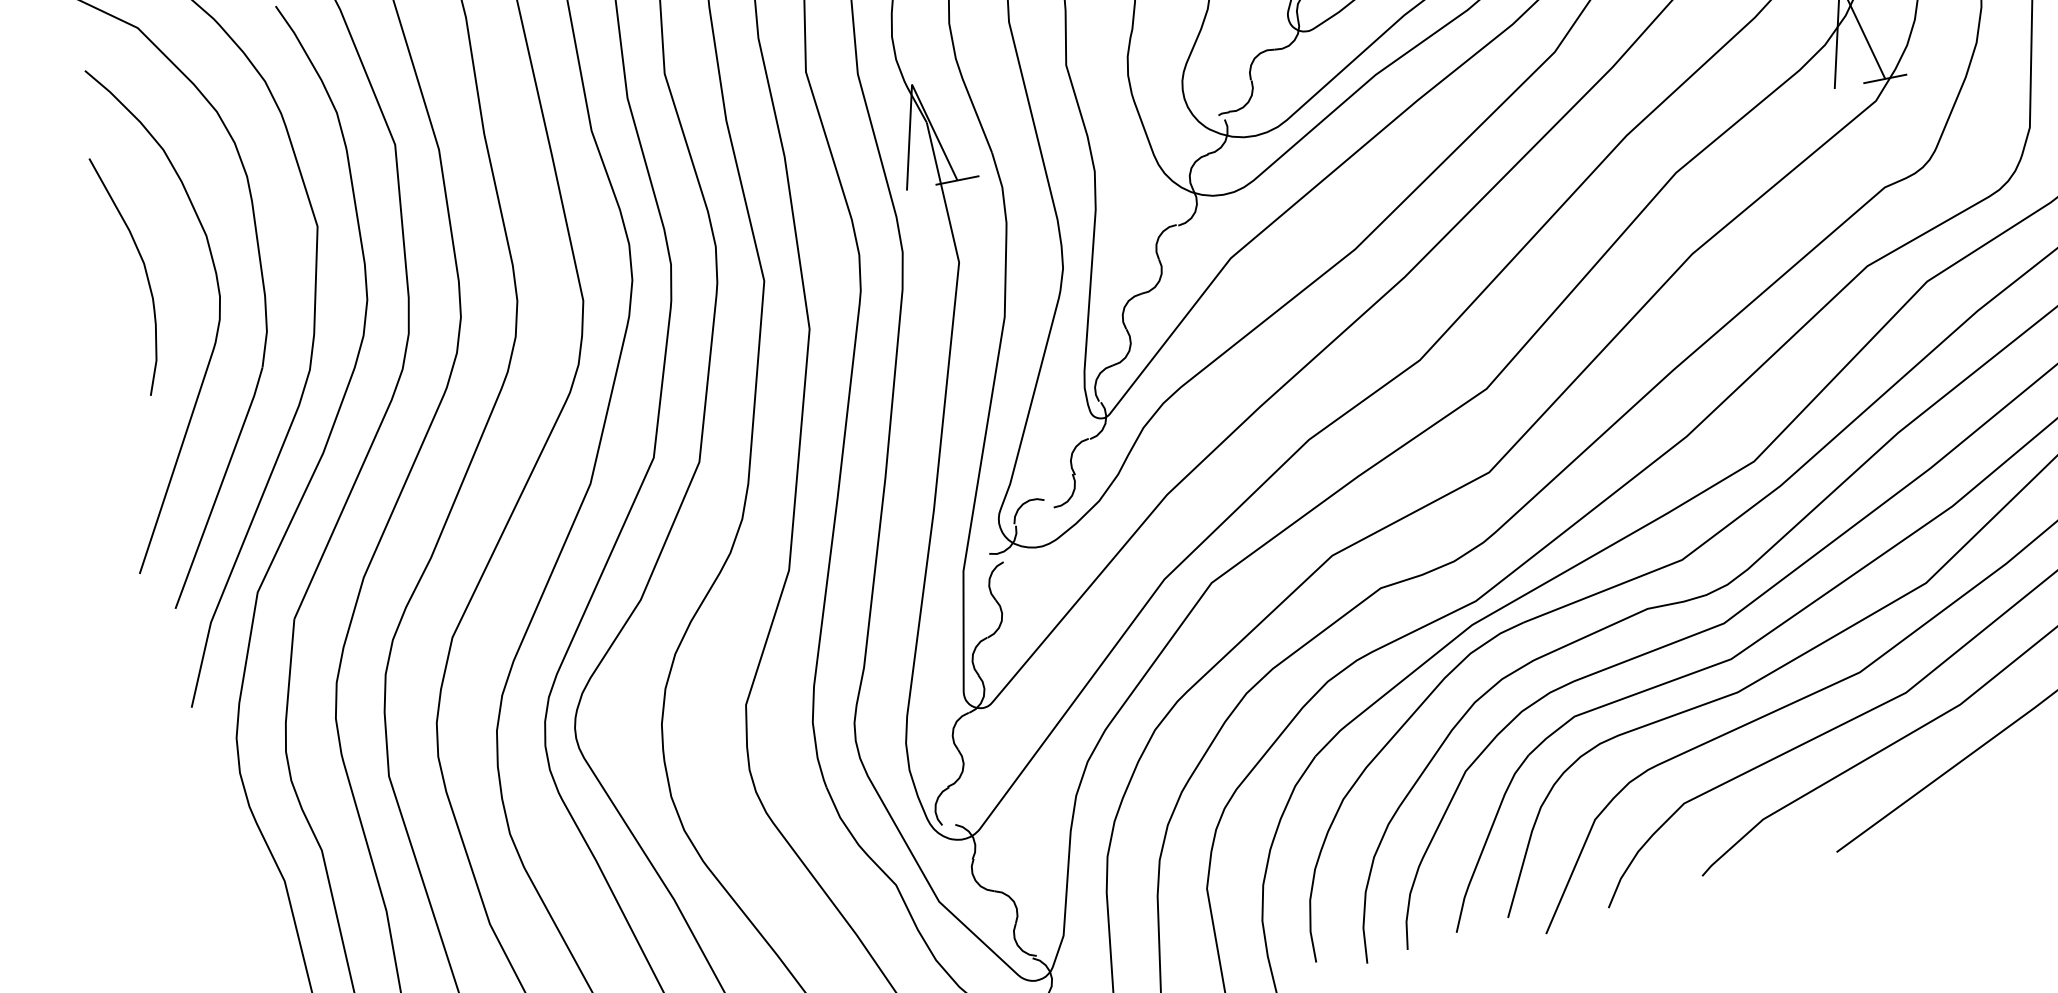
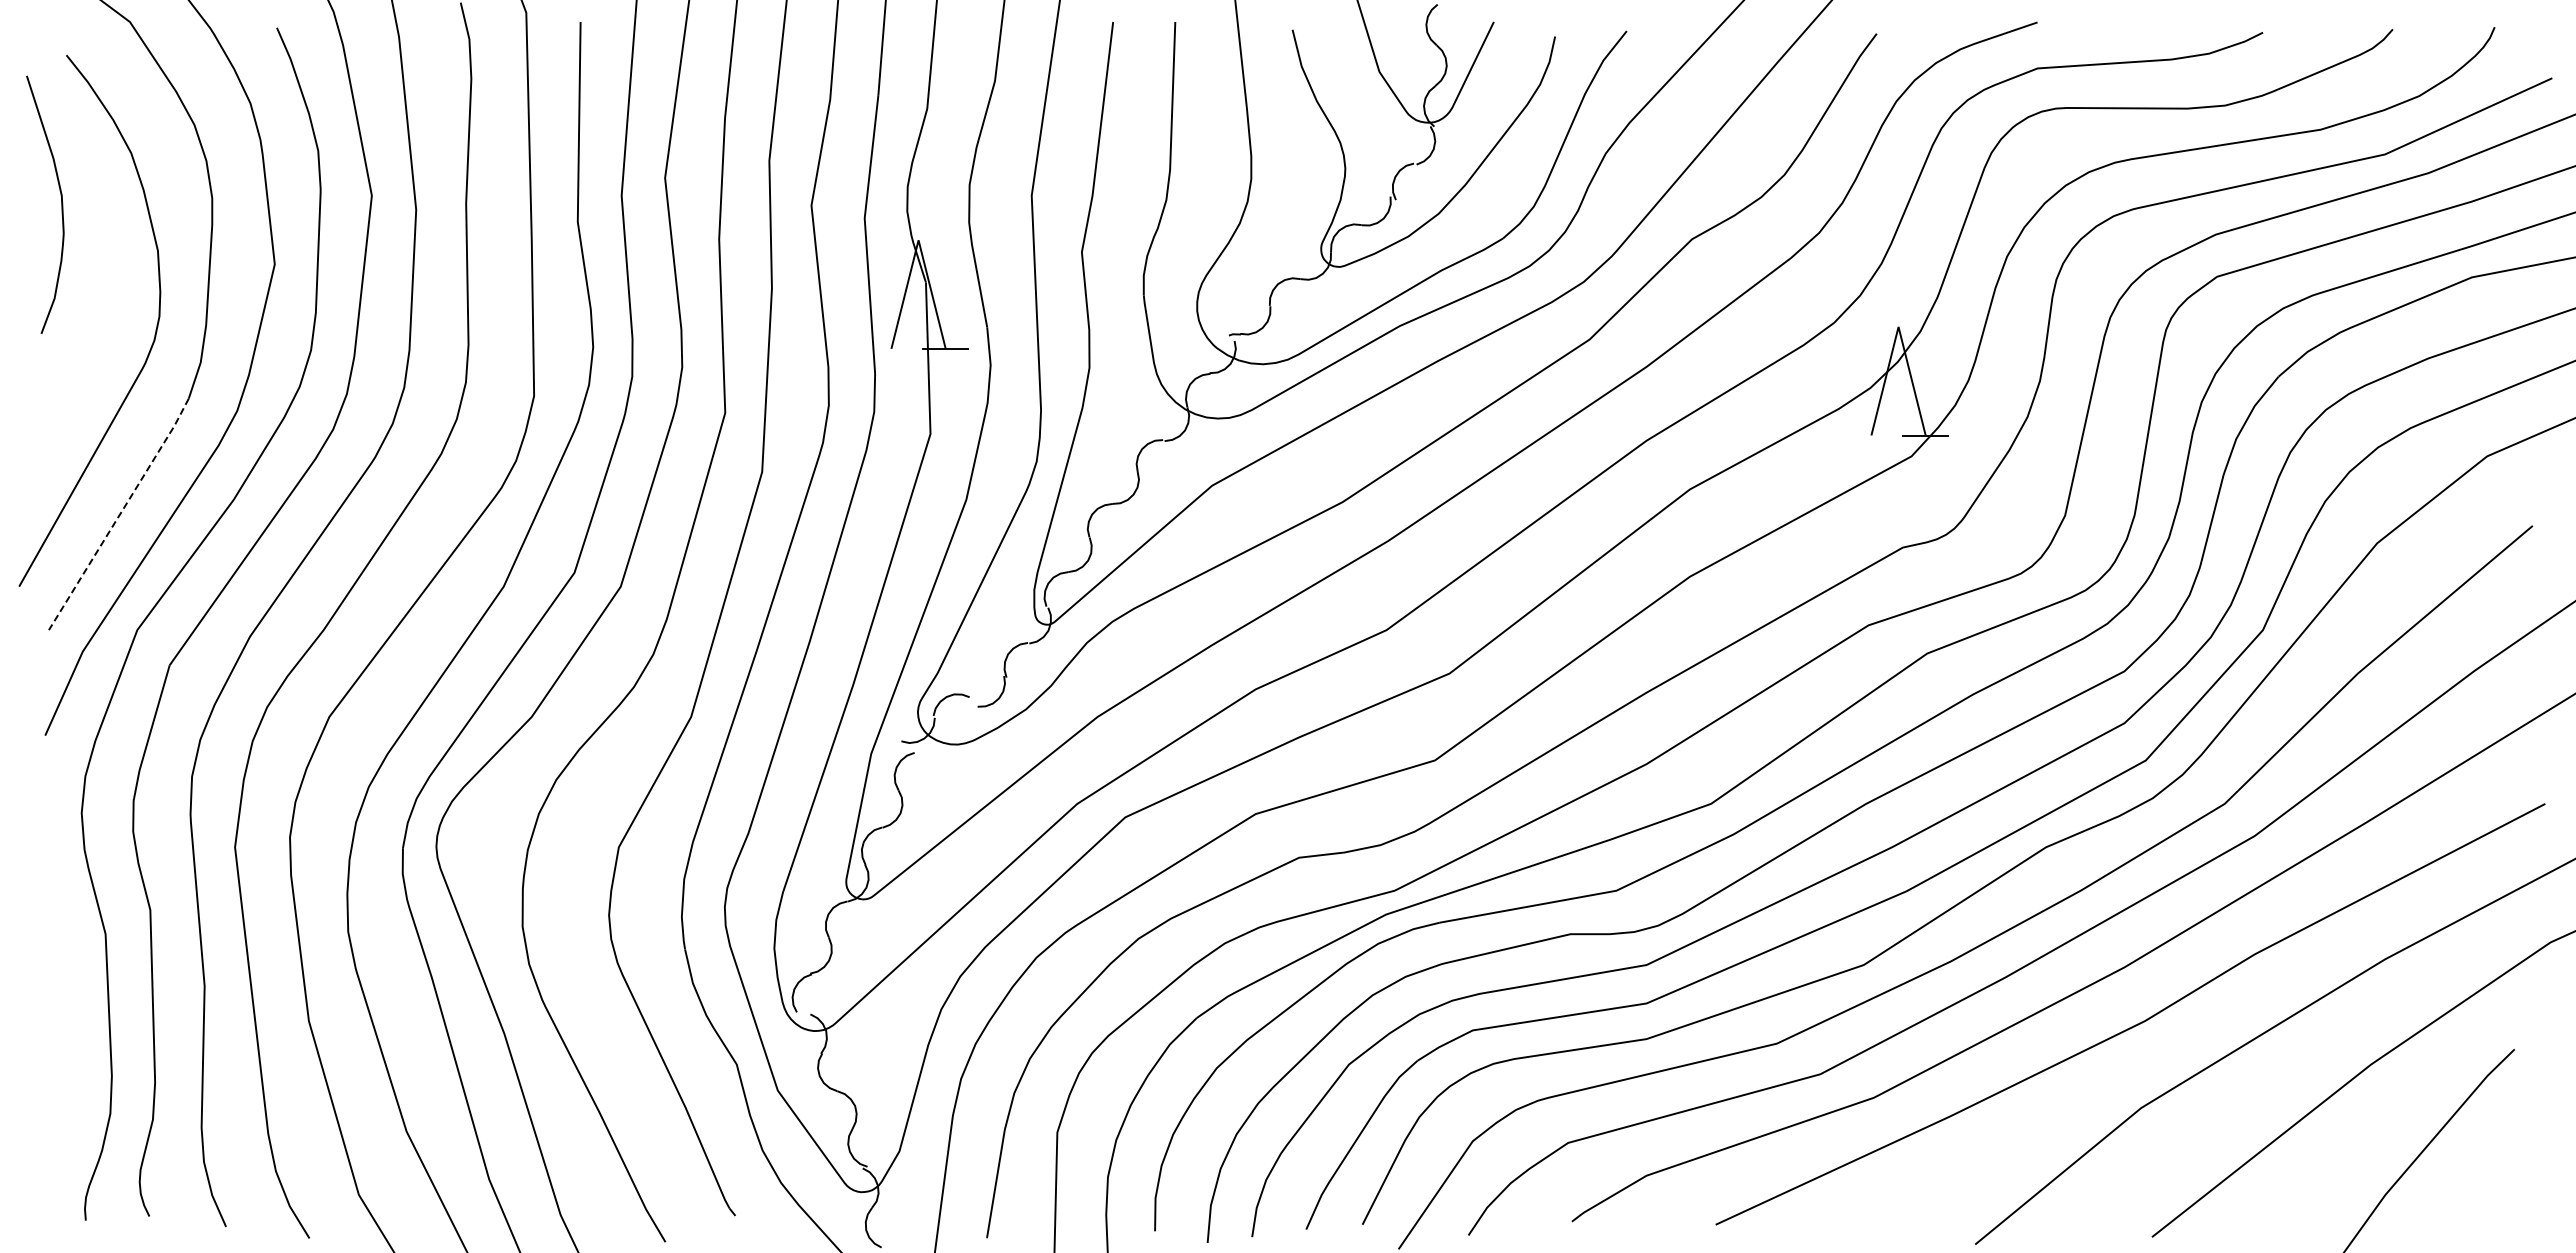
curve: (145, 271) -> (61, 204), moved
line: (220, 488) -> (120, 514), solid -> dashed

